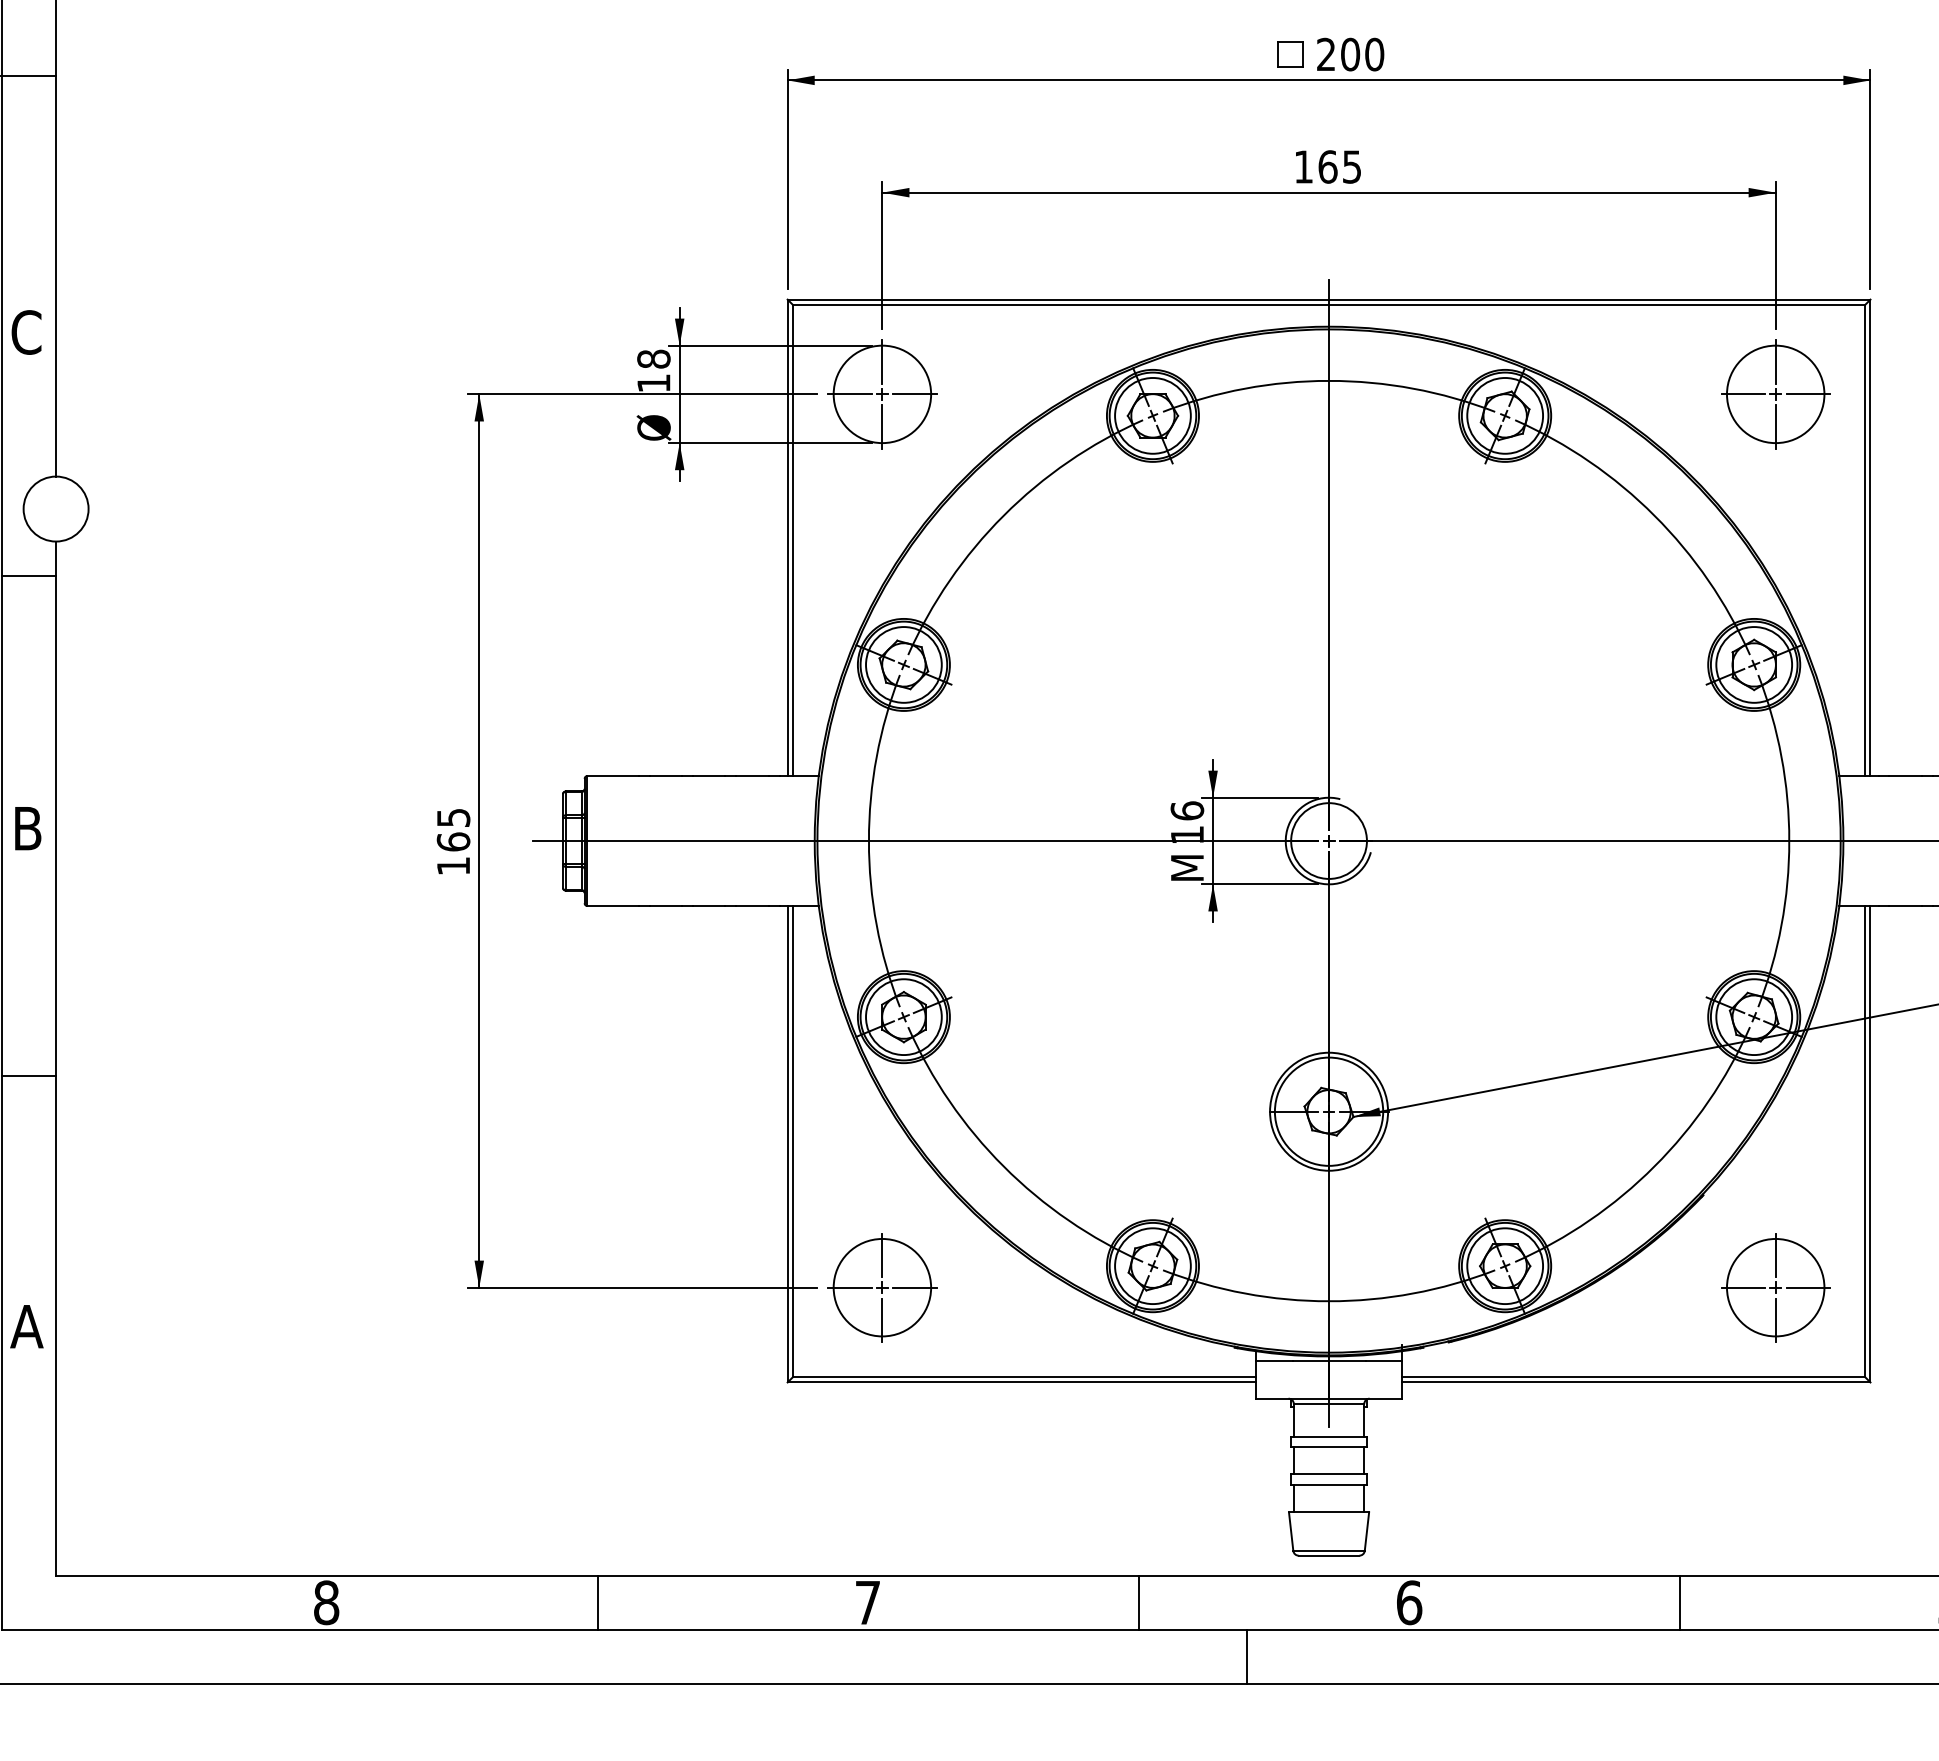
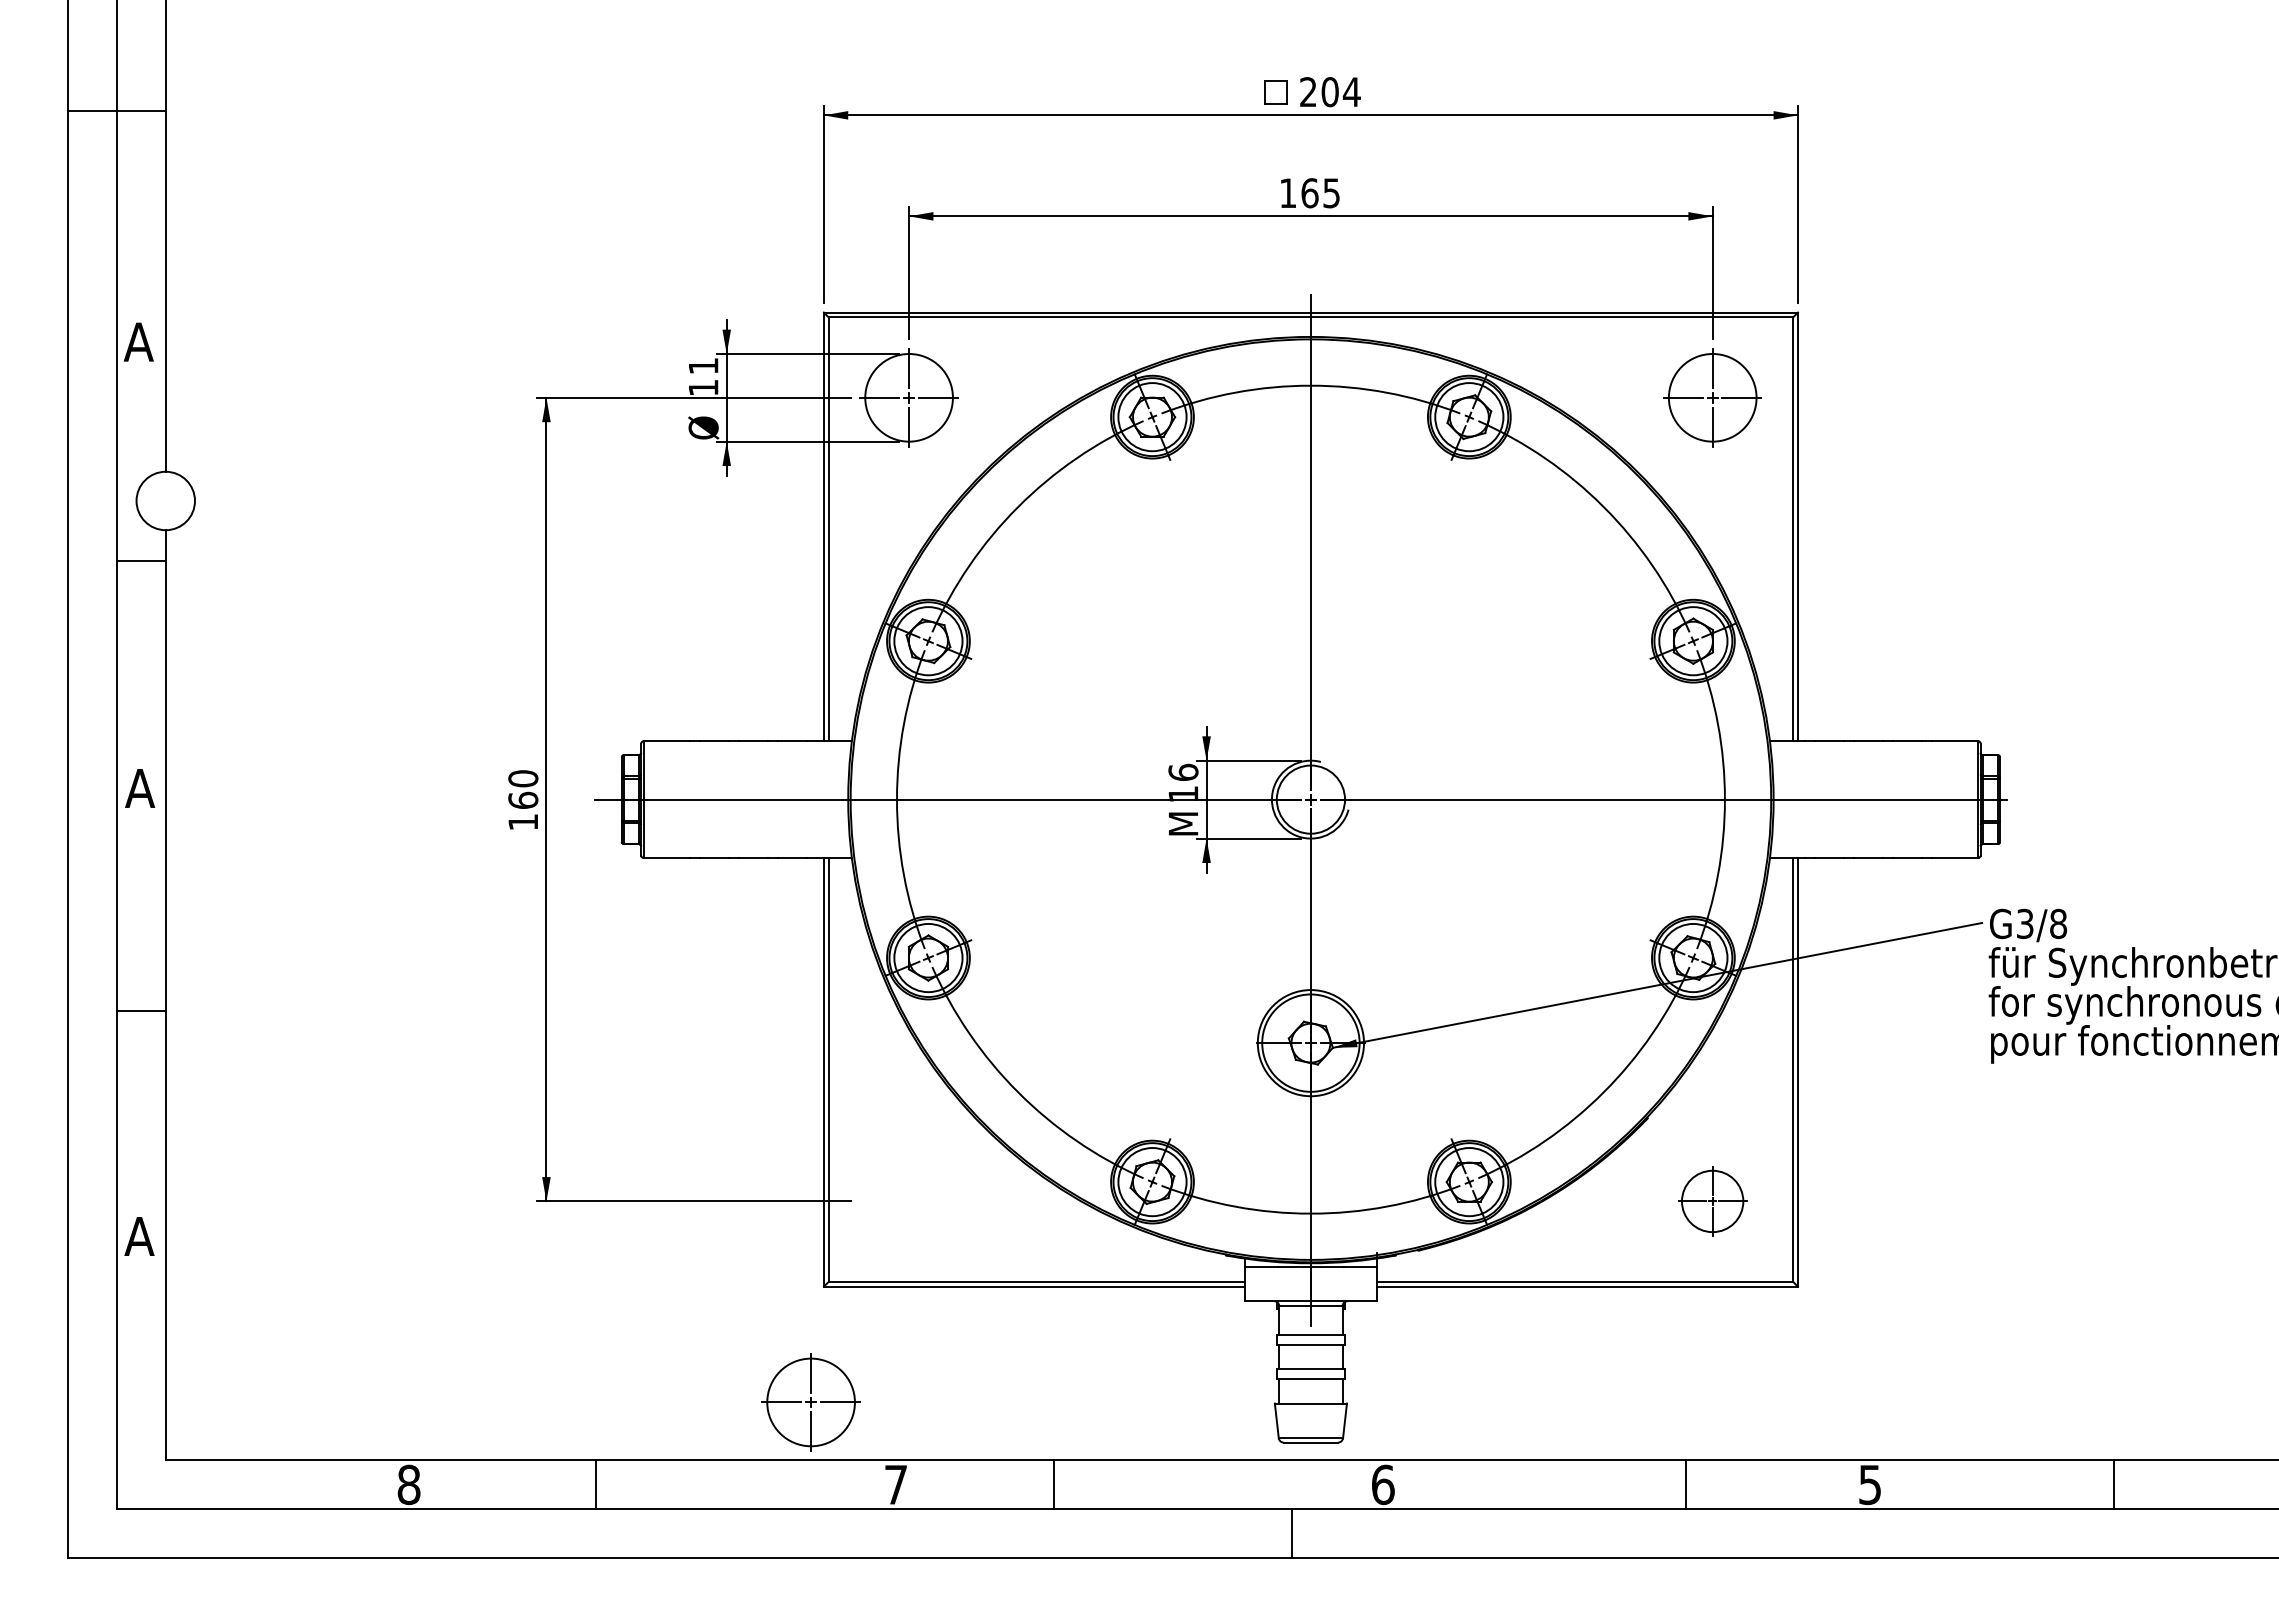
text: (1374, 54) -> (1351, 92), 200 -> 204
text: (25, 332) -> (138, 342), C -> A
text: (653, 358) -> (703, 365), 18 -> 11
text: (453, 817) -> (523, 778), 165 -> 160
text: (28, 828) -> (140, 788), B -> A
part: (881, 1287) -> (810, 1402), moved
part: (1775, 1287) -> (1712, 1201), size x0.7
line: (597, 1602) -> (595, 1484), moved
line: (1138, 1602) -> (1053, 1484), moved
line: (1679, 1602) -> (1685, 1484), moved
line: (1247, 1656) -> (1292, 1533), moved

